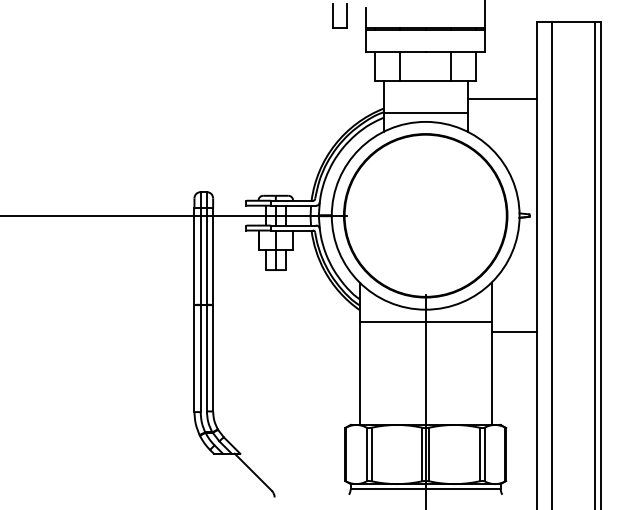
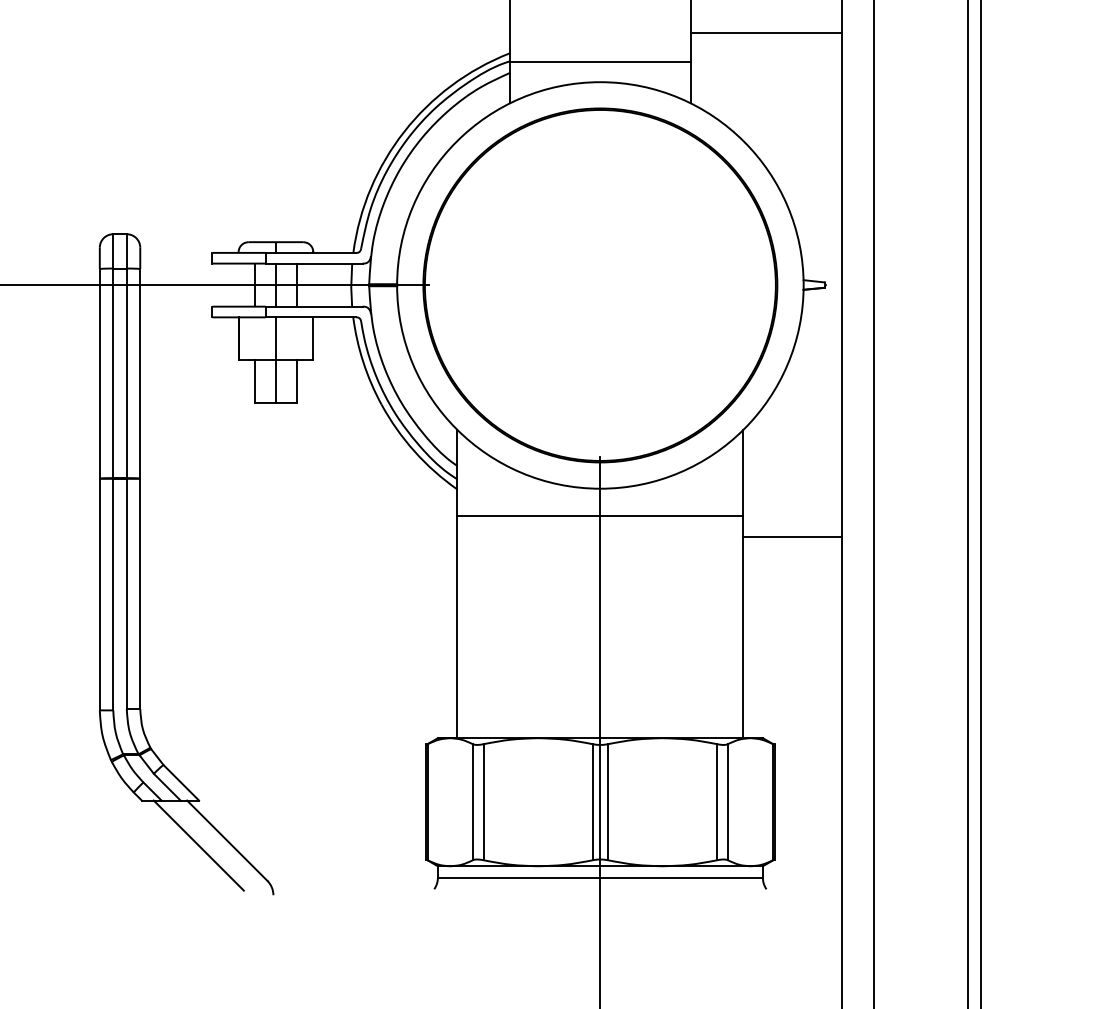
line: (240, 474) -> (199, 845), added

